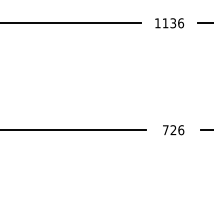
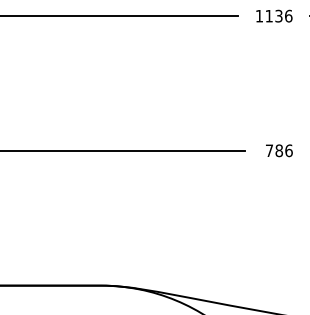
text: (173, 129) -> (279, 150), 726 -> 786

